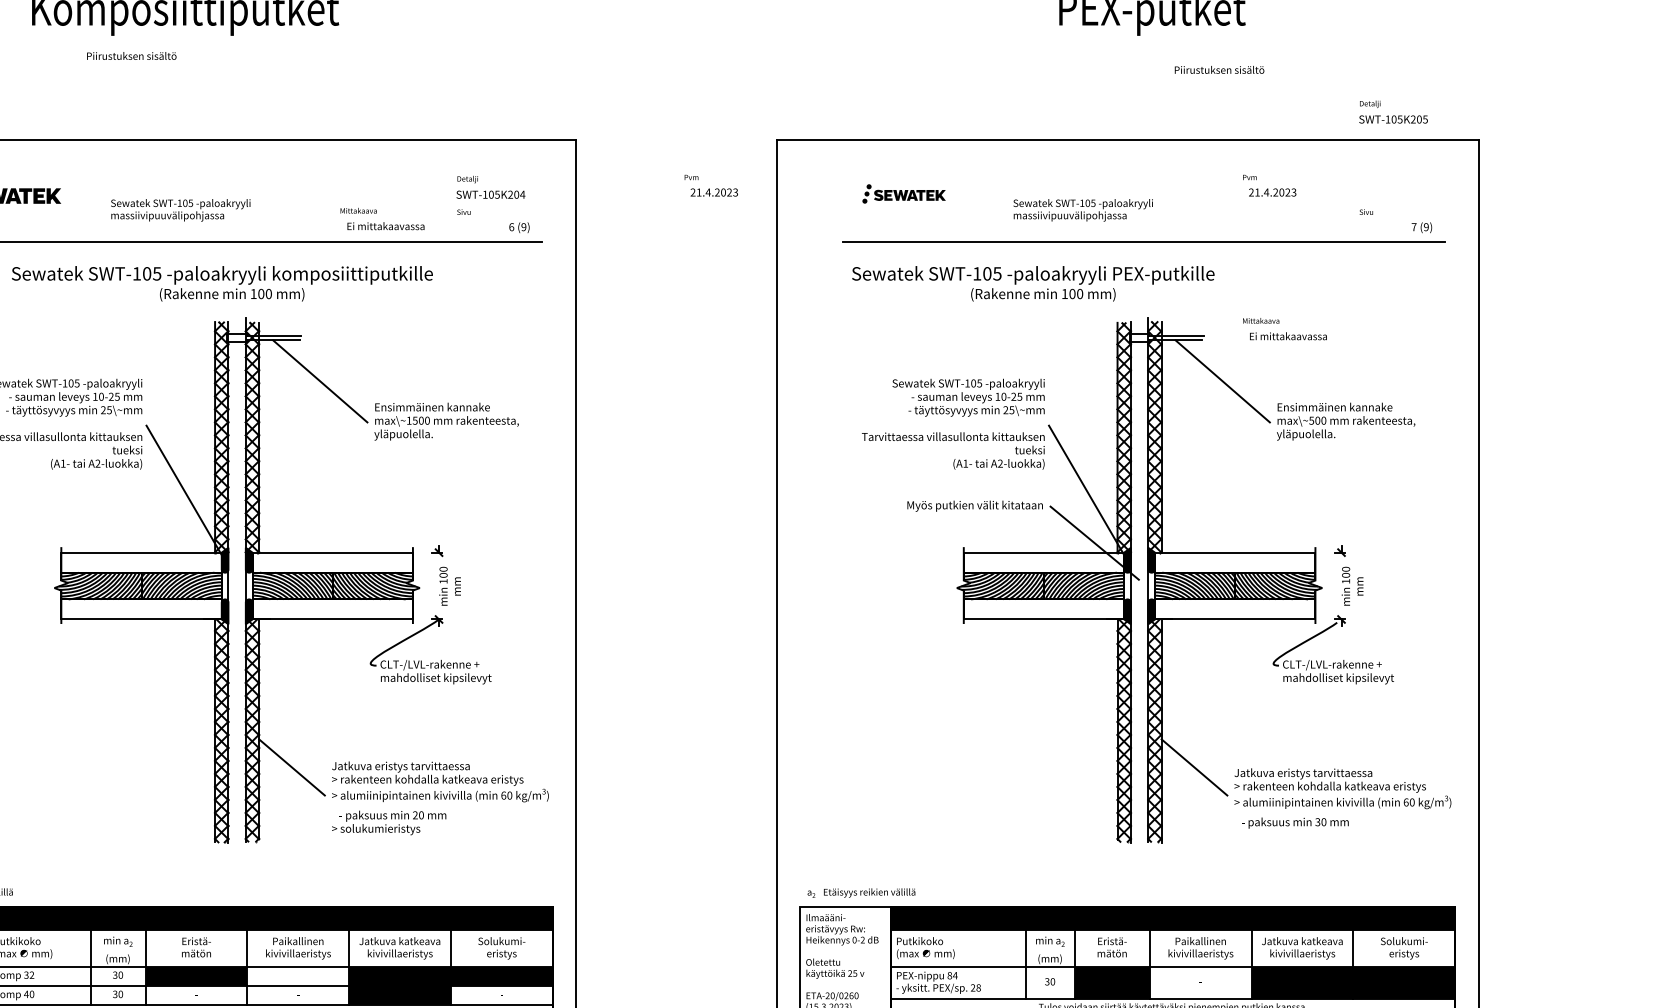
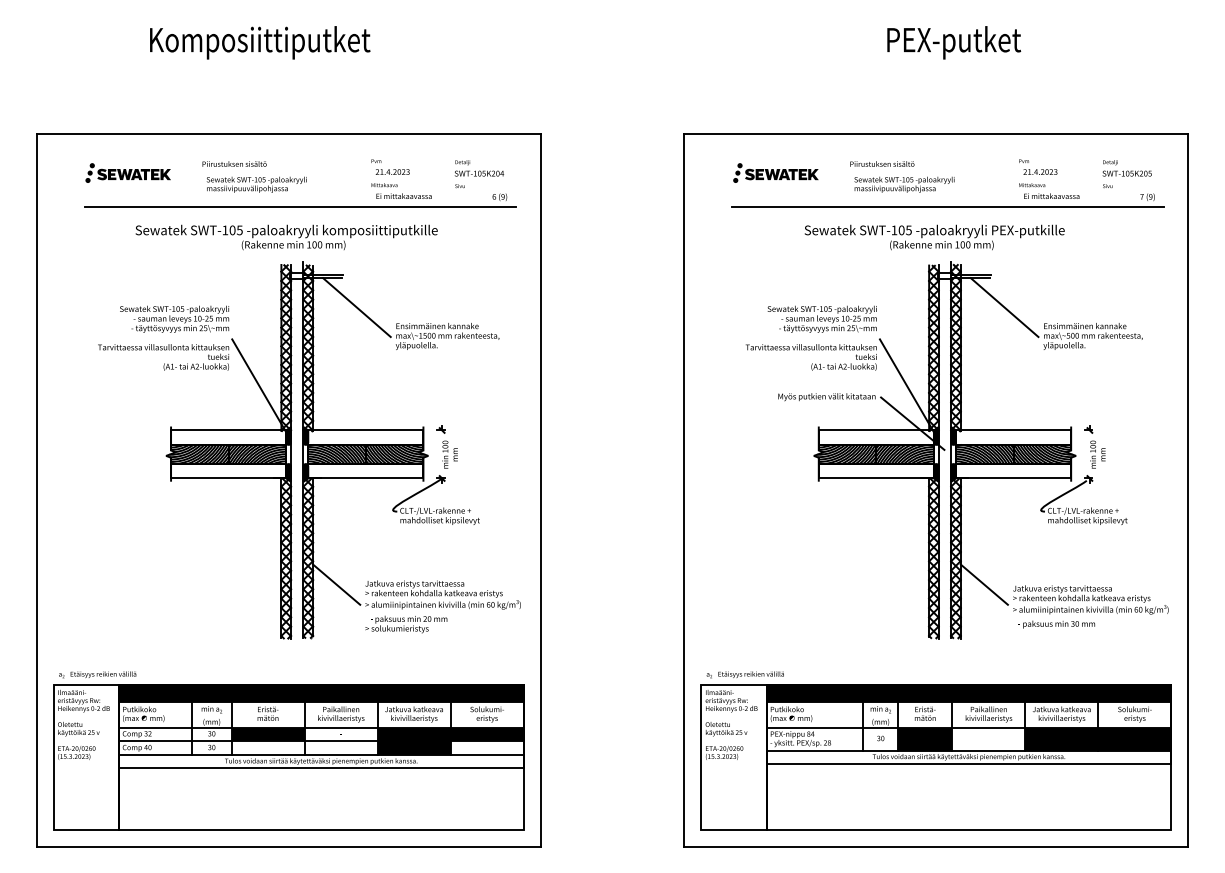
text: (131, 55) -> (234, 163), moved
text: (1219, 69) -> (882, 163), moved
text: (1392, 112) -> (1126, 168), moved
text: (711, 184) -> (390, 166), moved
part: (903, 193) -> (775, 172), size x1.43
text: (1033, 283) -> (934, 237), moved
text: (1285, 328) -> (1049, 190), moved

